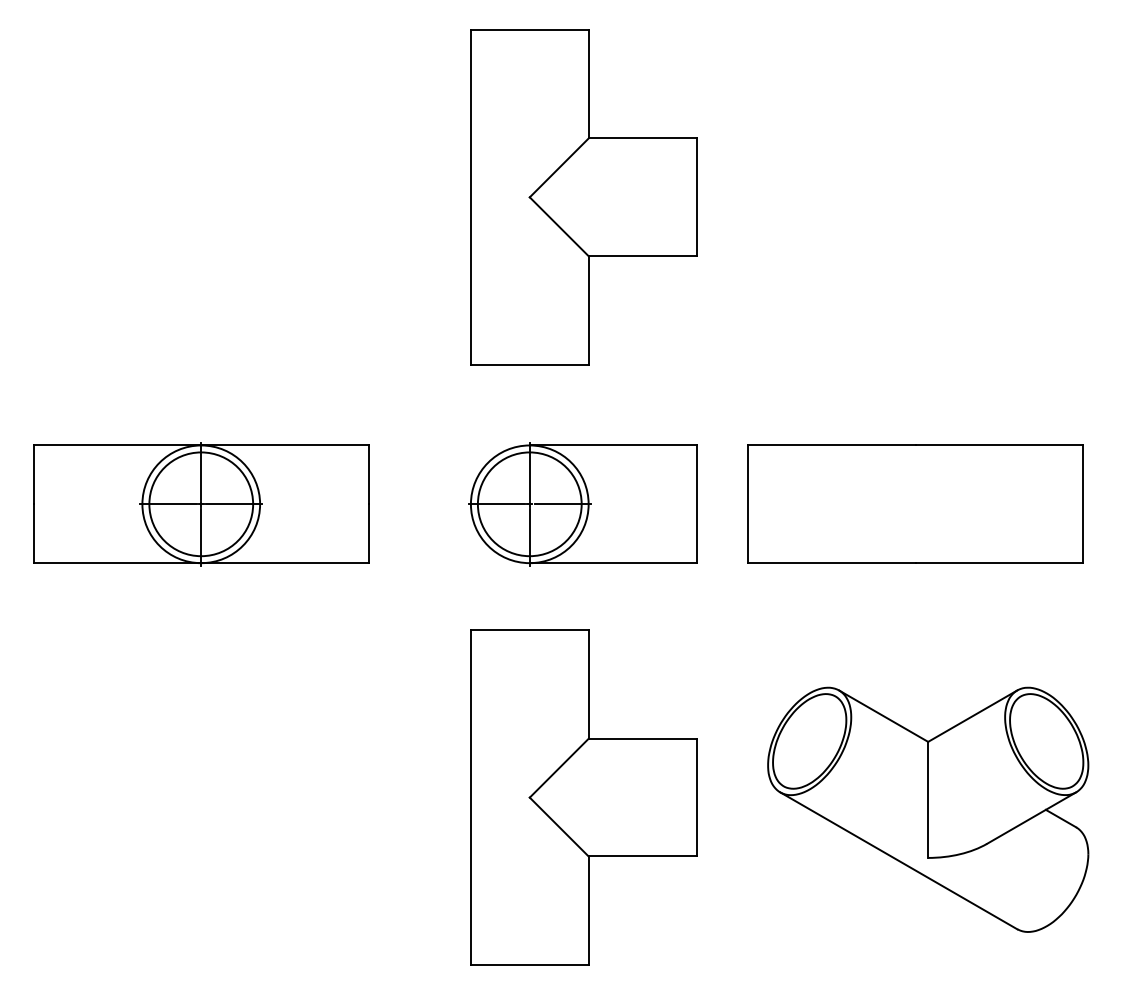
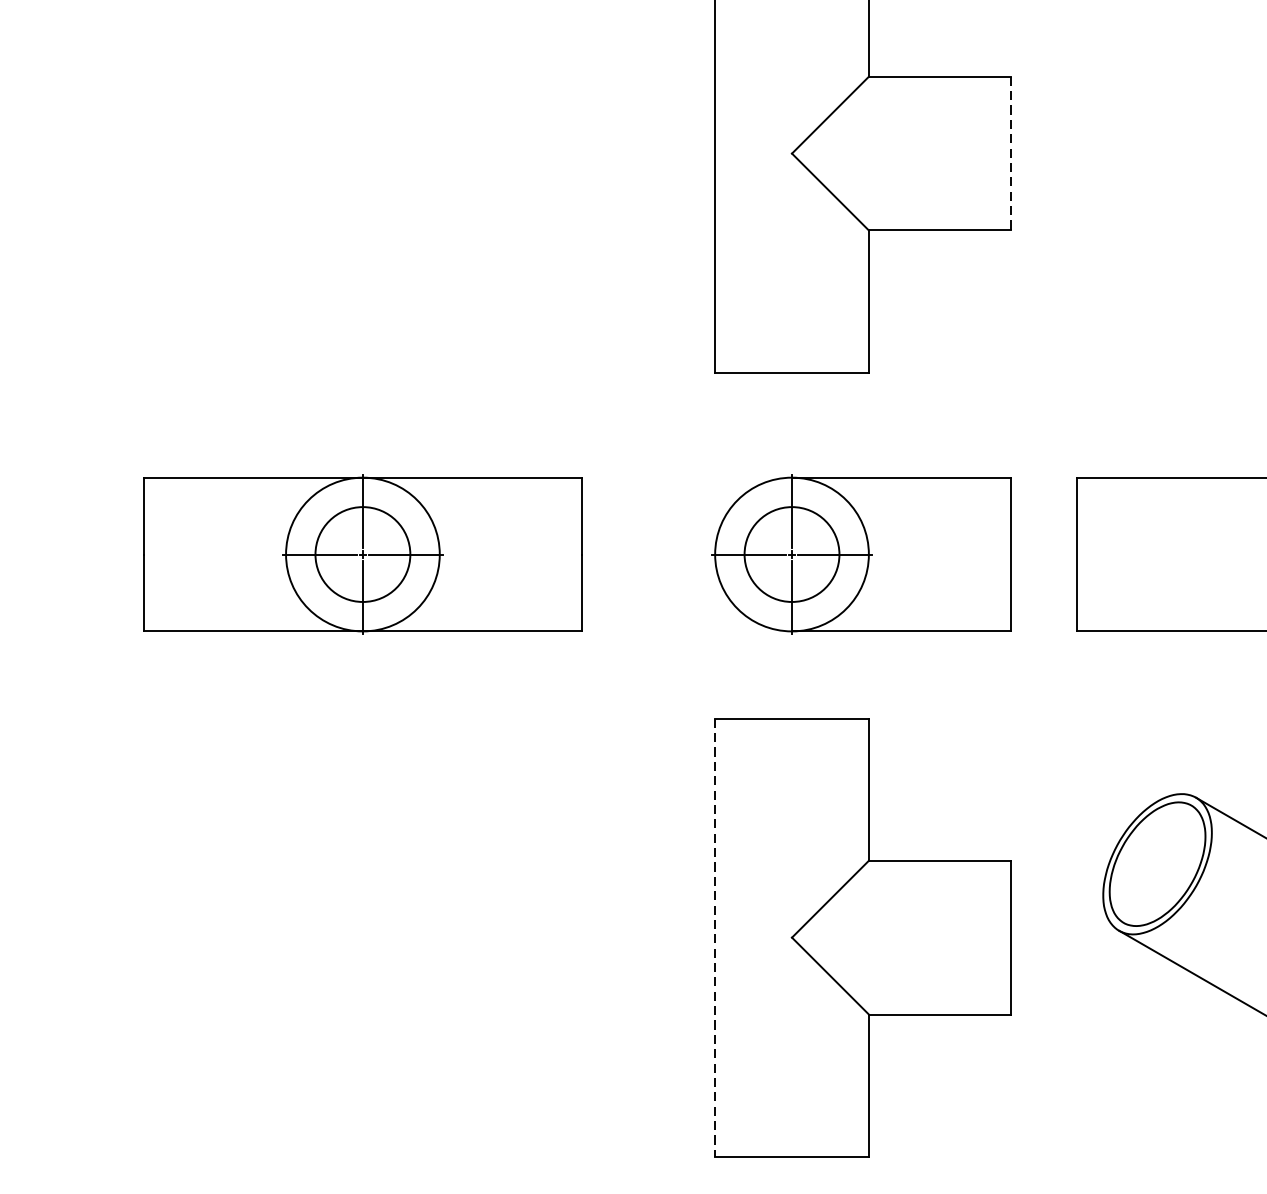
line: (697, 197) -> (1011, 153), solid -> dashed
circle: (201, 504) -> (363, 554), size x0.7
circle: (529, 504) -> (791, 554), size x0.7
line: (470, 797) -> (714, 937), solid -> dashed

